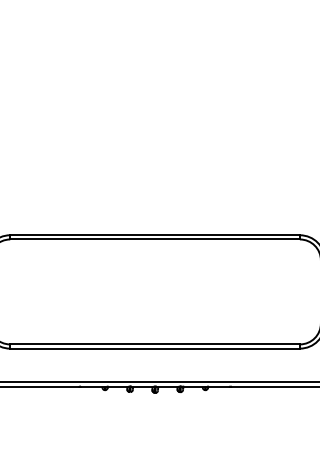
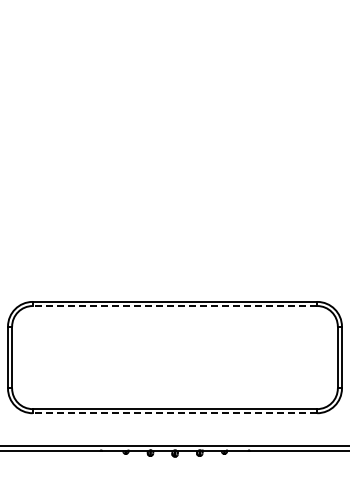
line: (154, 239) -> (174, 306), solid -> dashed
line: (154, 348) -> (174, 413), solid -> dashed

